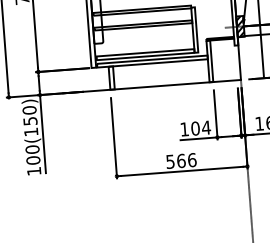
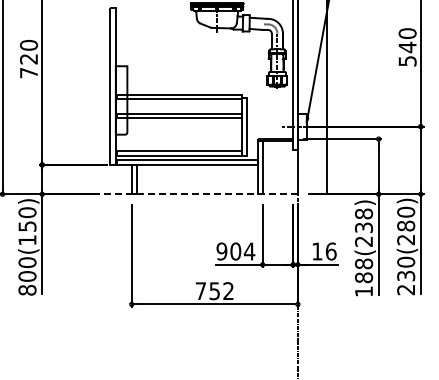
hatch: (239, 26) -> (301, 126), removed
line: (151, 86) -> (184, 194), solid -> dashed
text: (184, 129) -> (221, 251), 104 -> 904
text: (181, 161) -> (214, 291), 566 -> 752
text: (34, 171) -> (27, 290), 100(150) -> 800(150)

